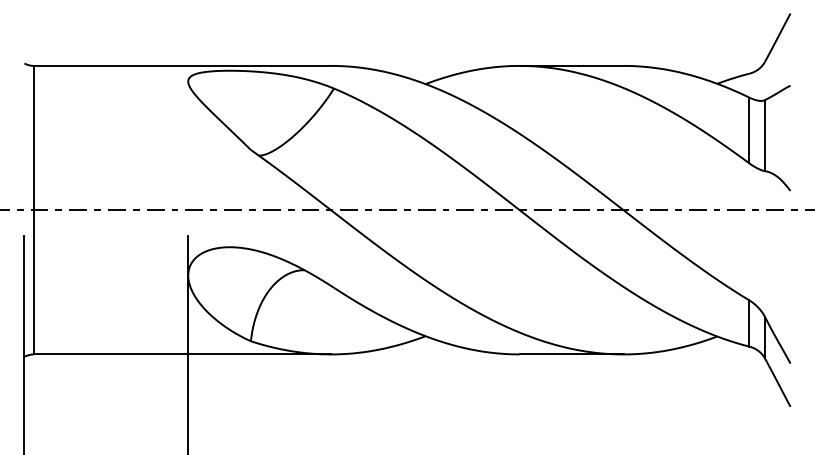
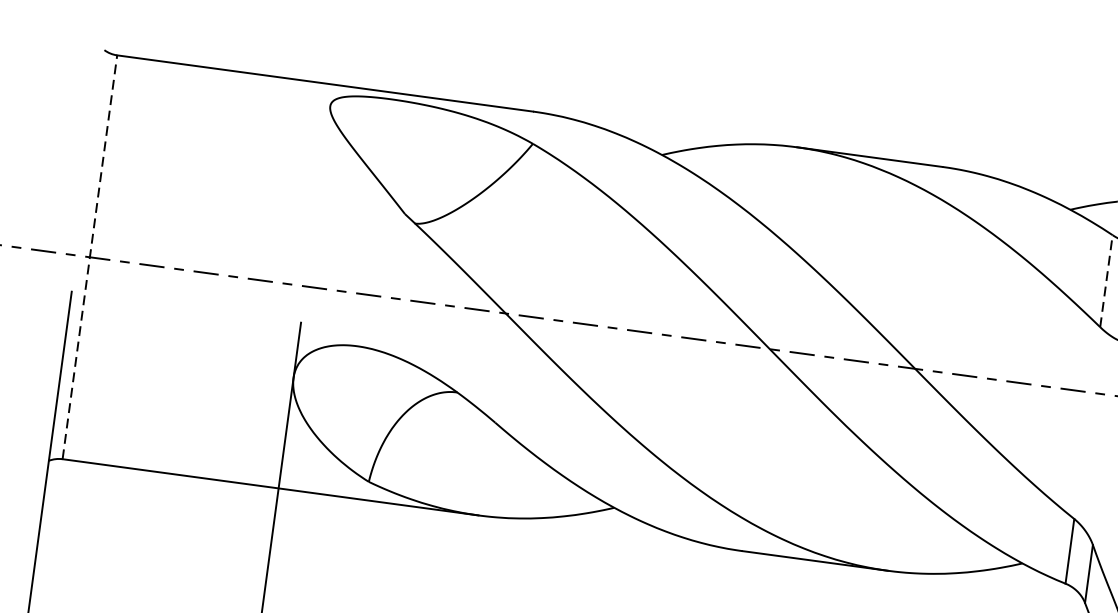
line: (749, 130) -> (1106, 281), solid -> dashed
line: (33, 209) -> (89, 256), solid -> dashed

